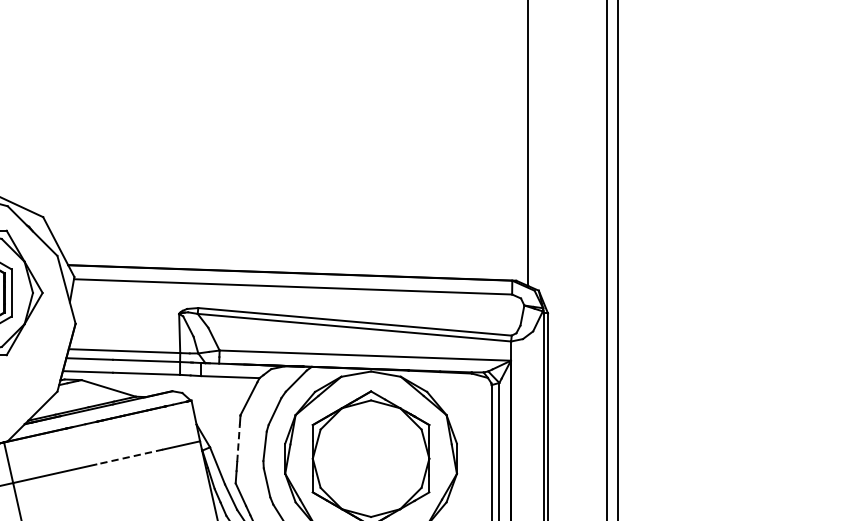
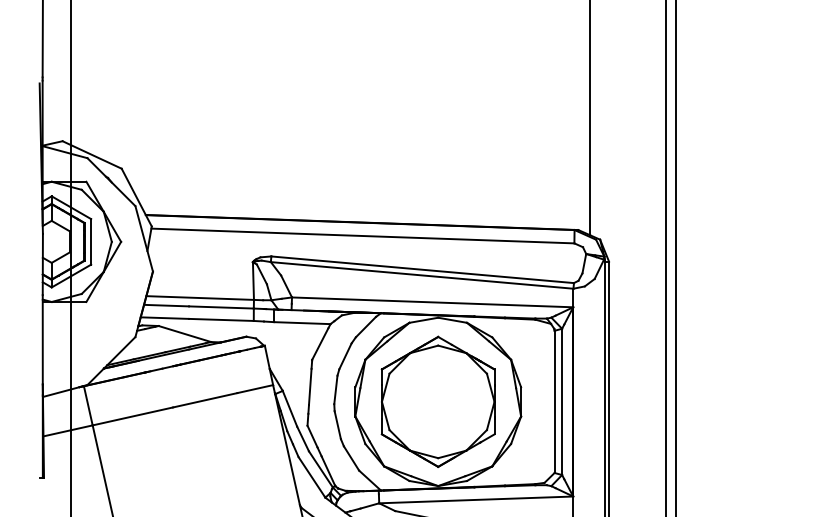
line: (238, 442) -> (310, 386), dashed -> solid
line: (130, 457) -> (205, 400), dashed -> solid

